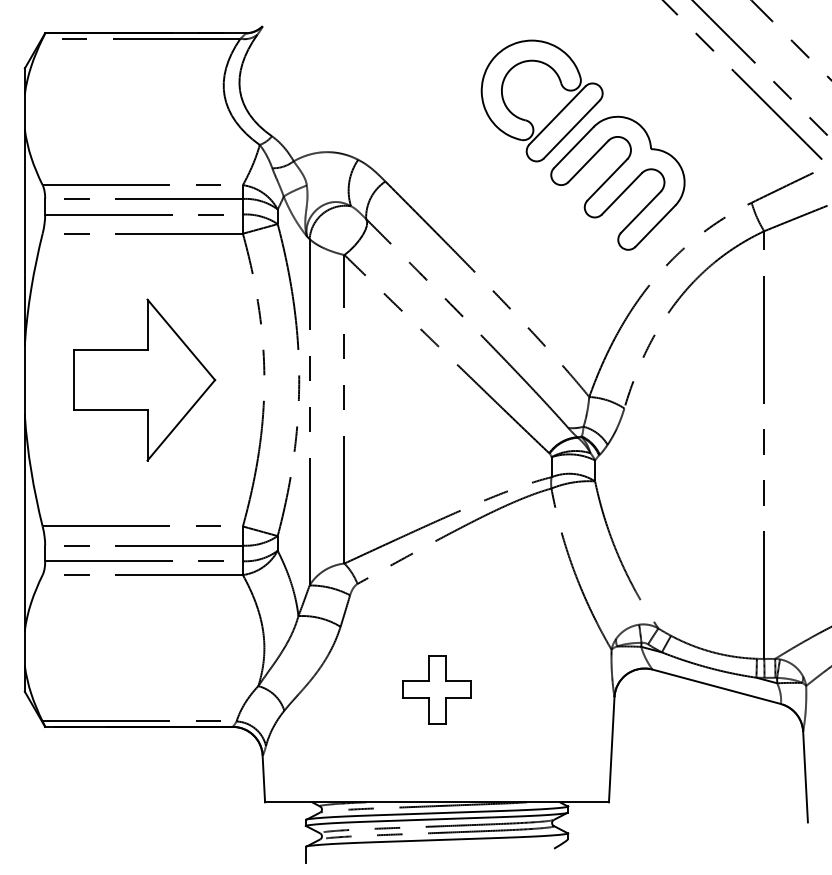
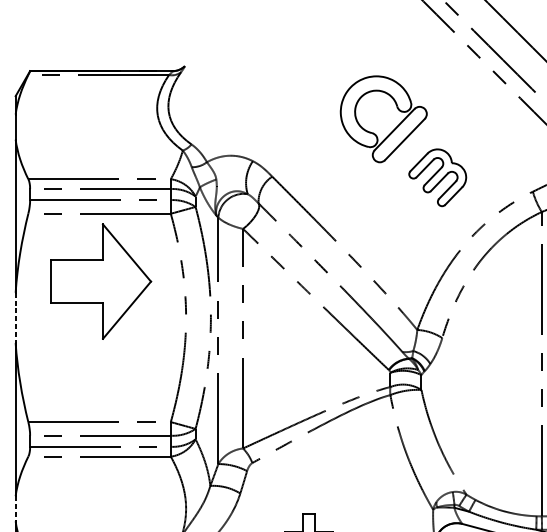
part: (617, 182) -> (437, 177), size x0.6
part: (144, 379) -> (100, 281), moved
line: (24, 380) -> (15, 318), solid -> dashed
line: (24, 648) -> (15, 508), solid -> dashed

